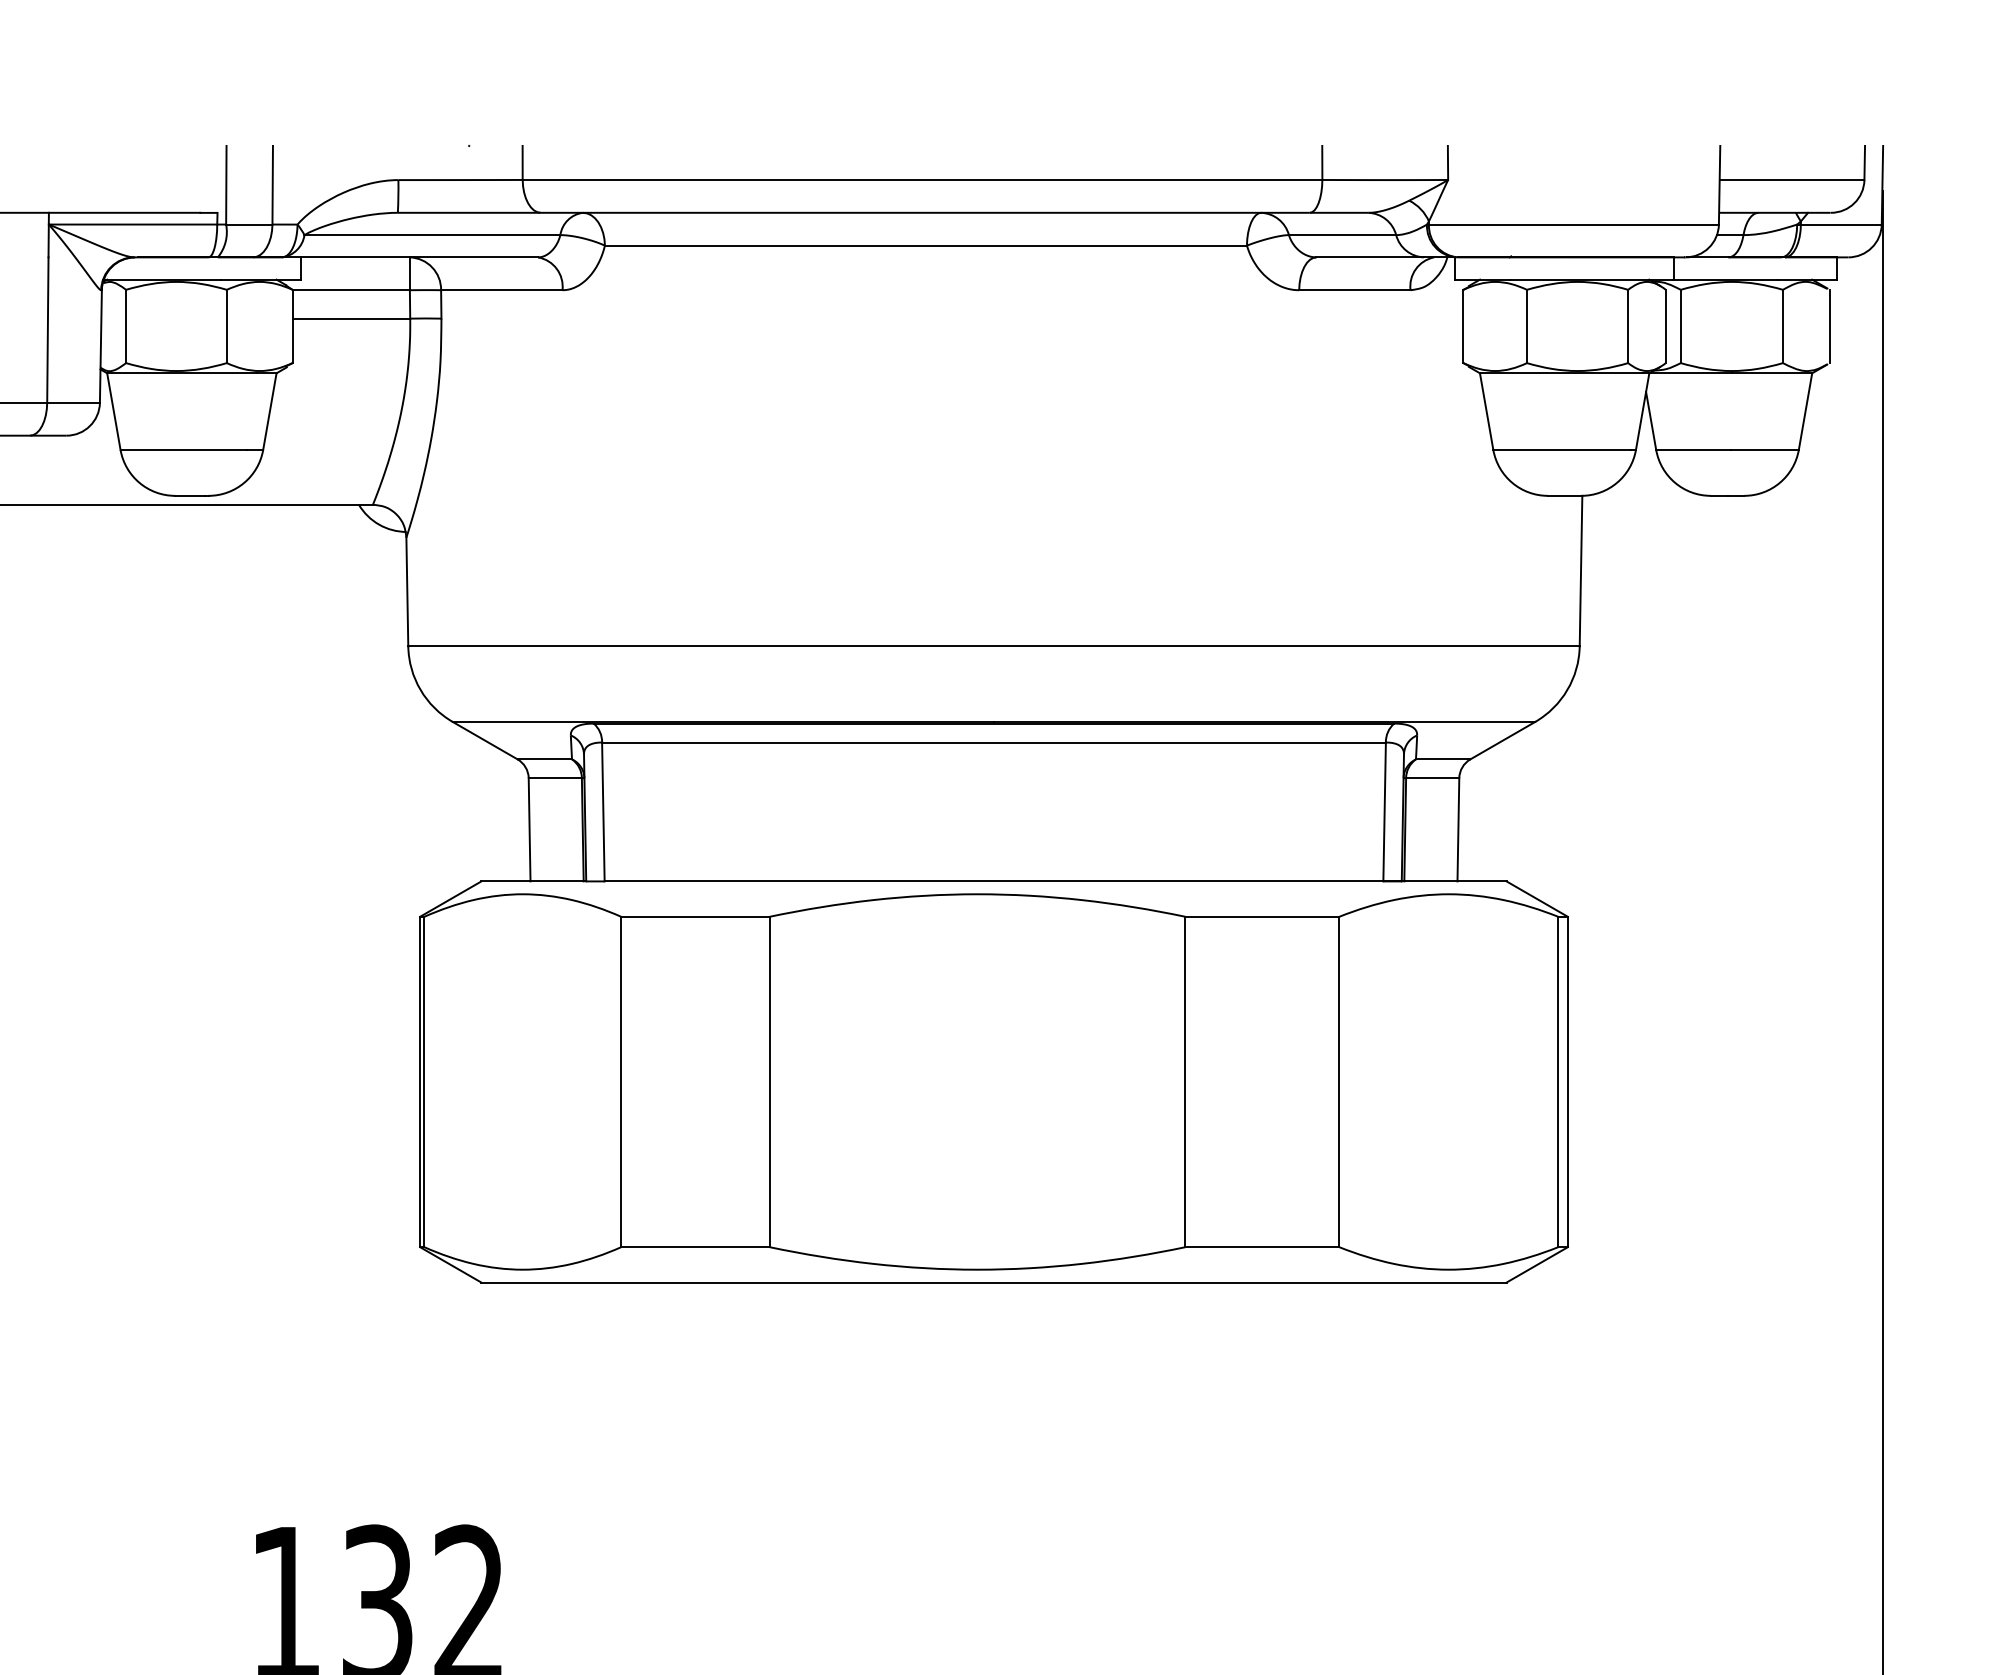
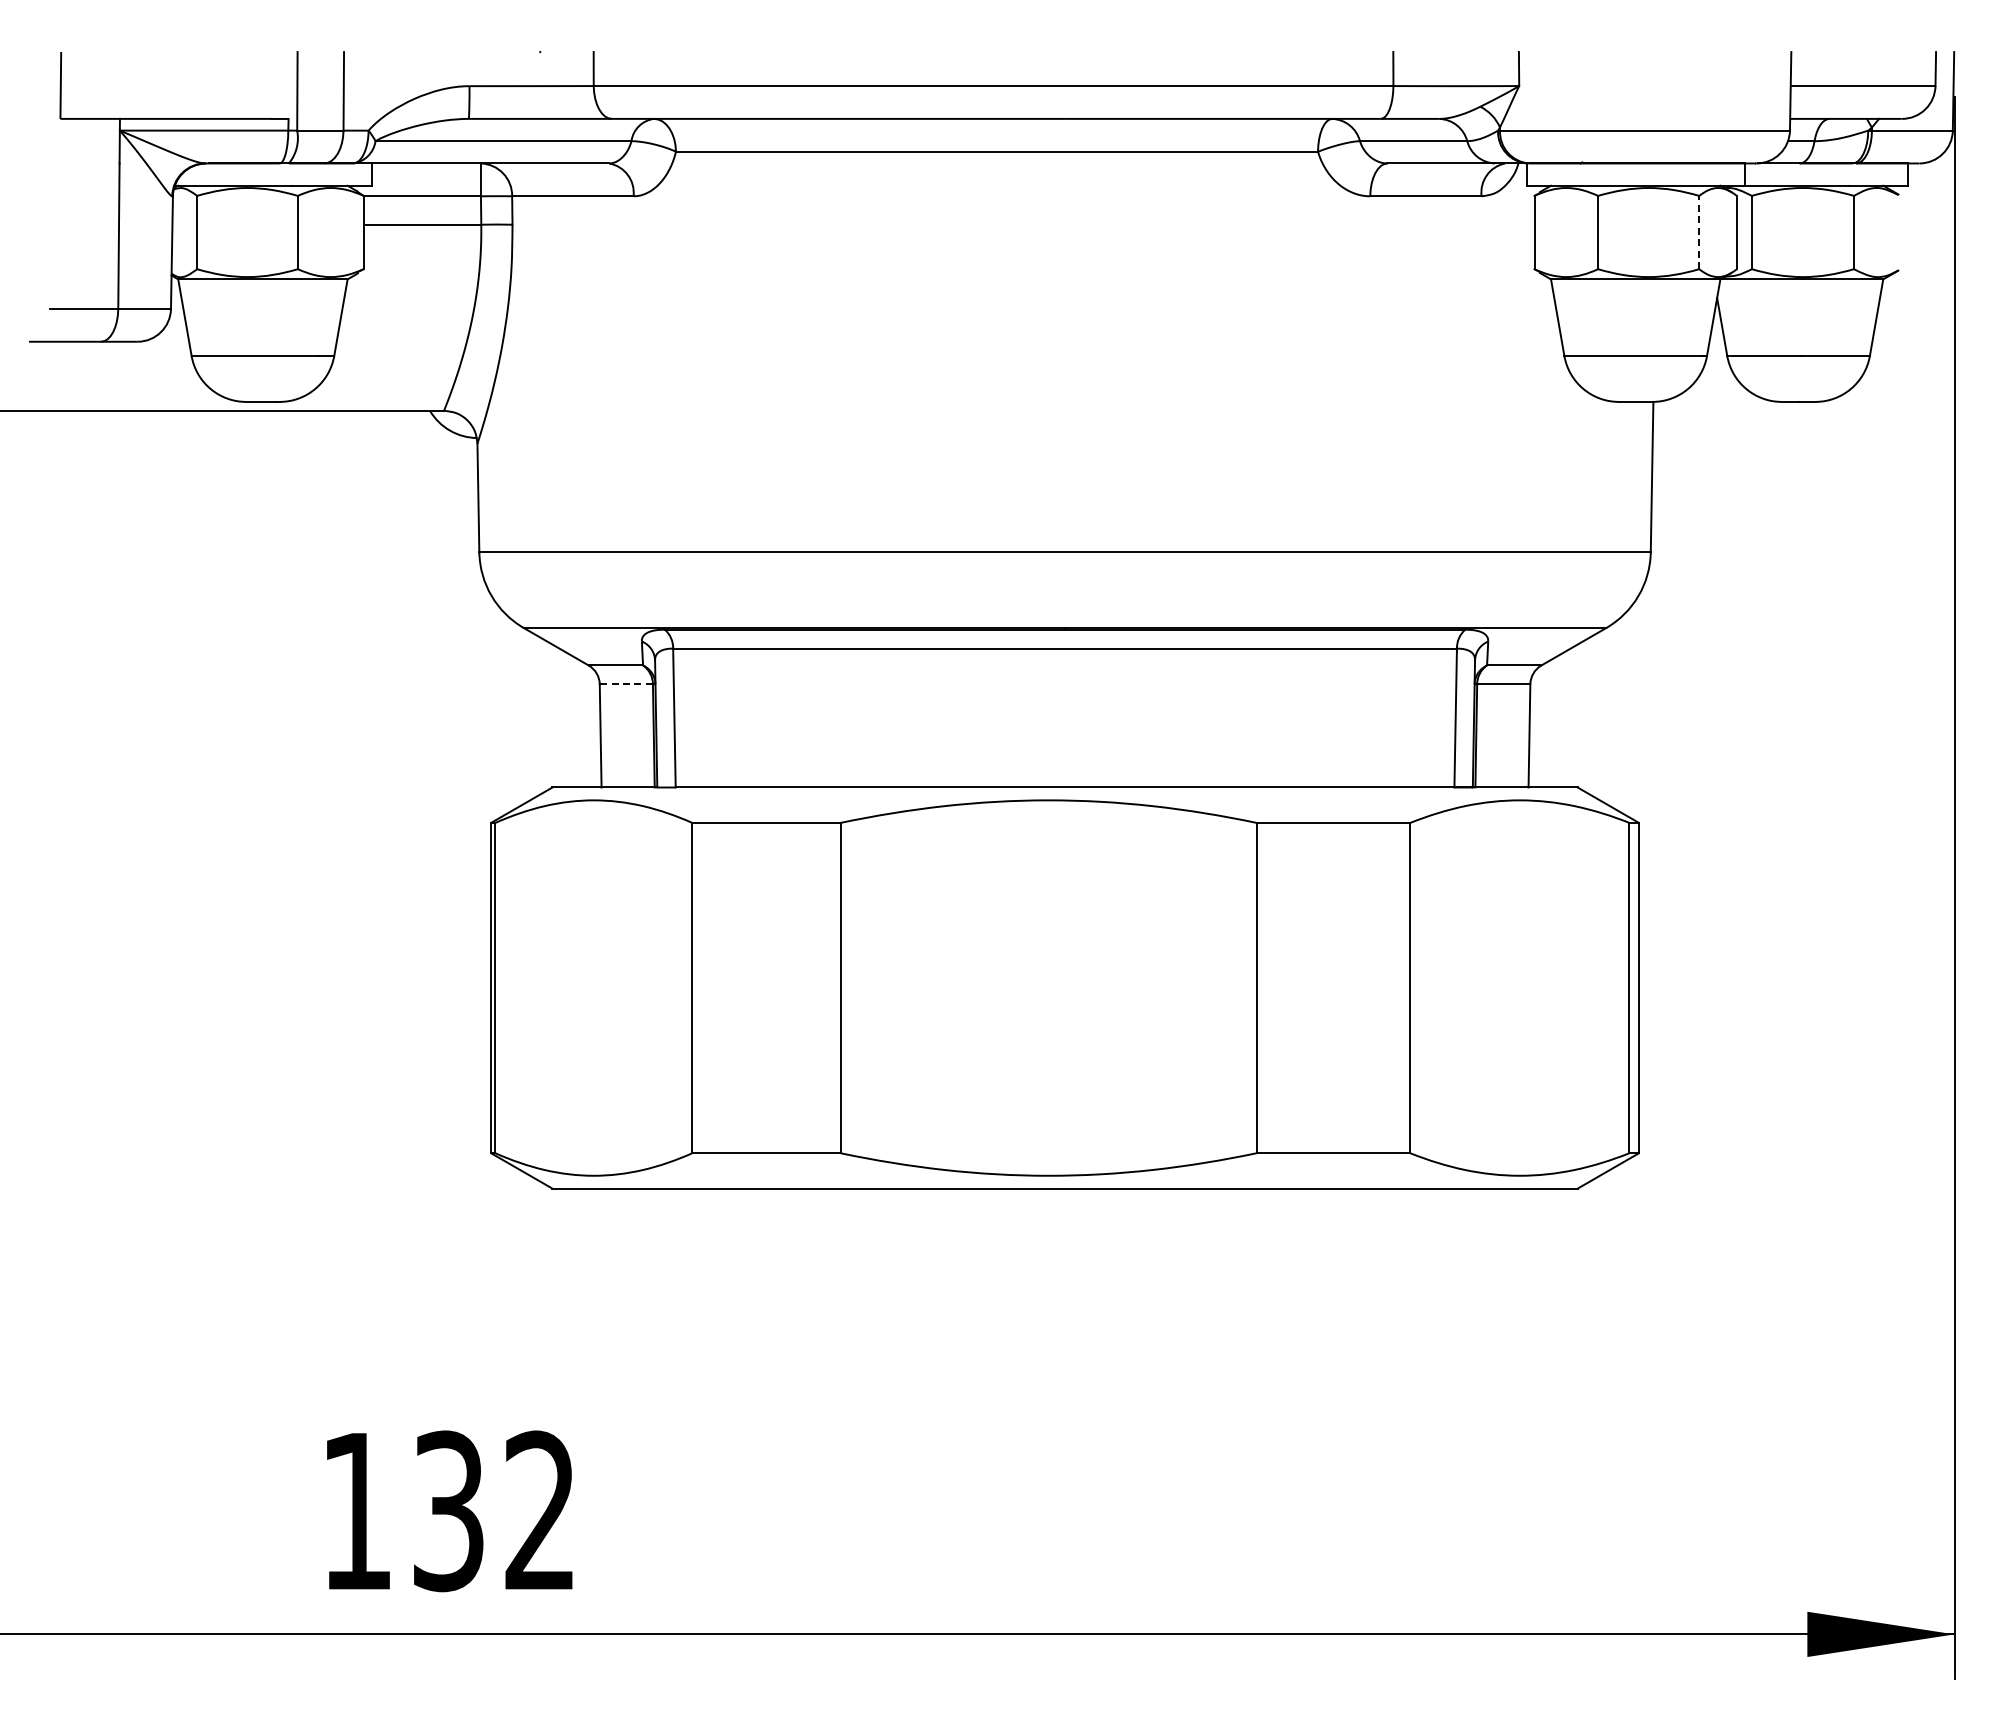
line: (1628, 326) -> (1699, 232), solid -> dashed
line: (1829, 326) -> (1900, 232), removed
line: (555, 778) -> (626, 684), solid -> dashed

